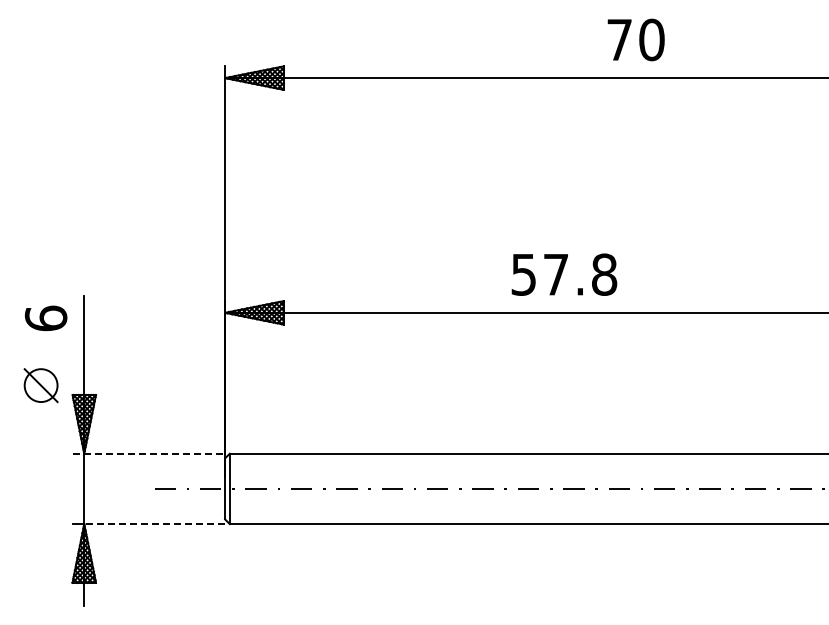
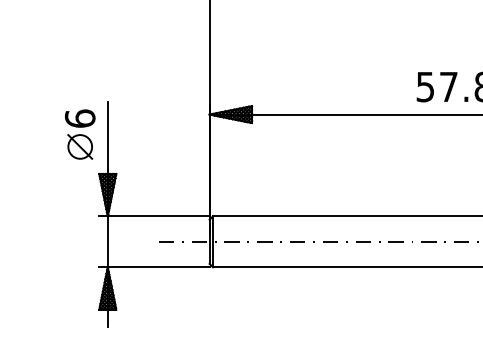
part: (40, 385) -> (79, 146), moved
line: (149, 453) -> (154, 216), dashed -> solid
line: (154, 524) -> (158, 267), dashed -> solid

